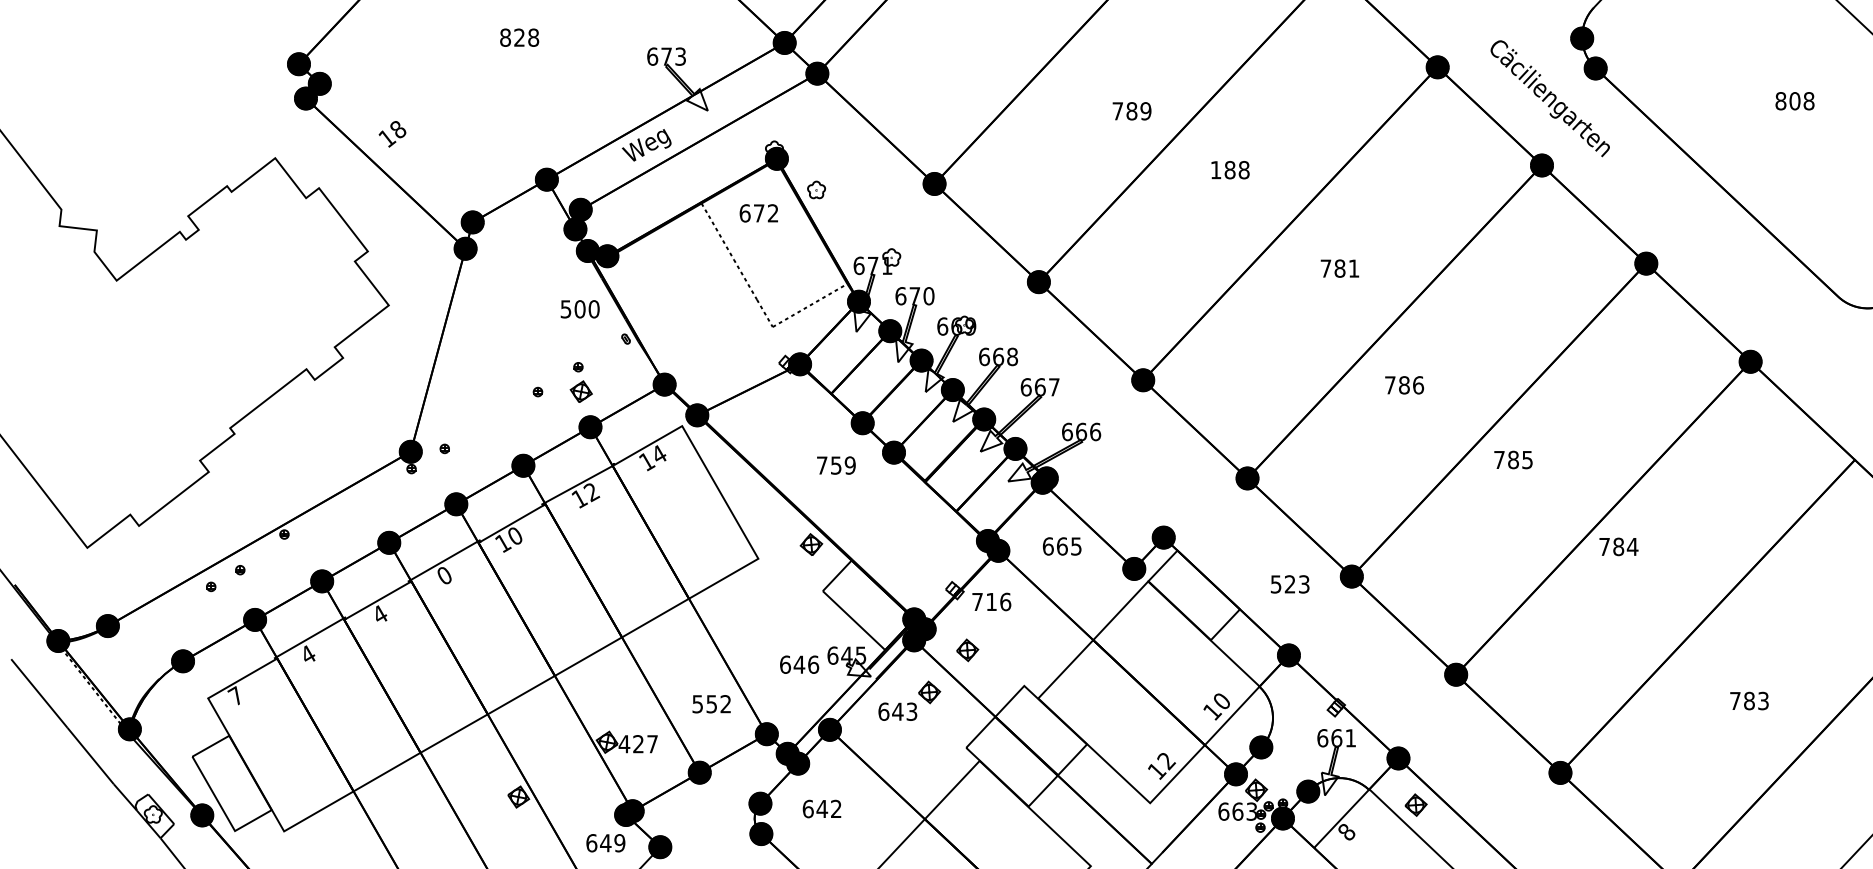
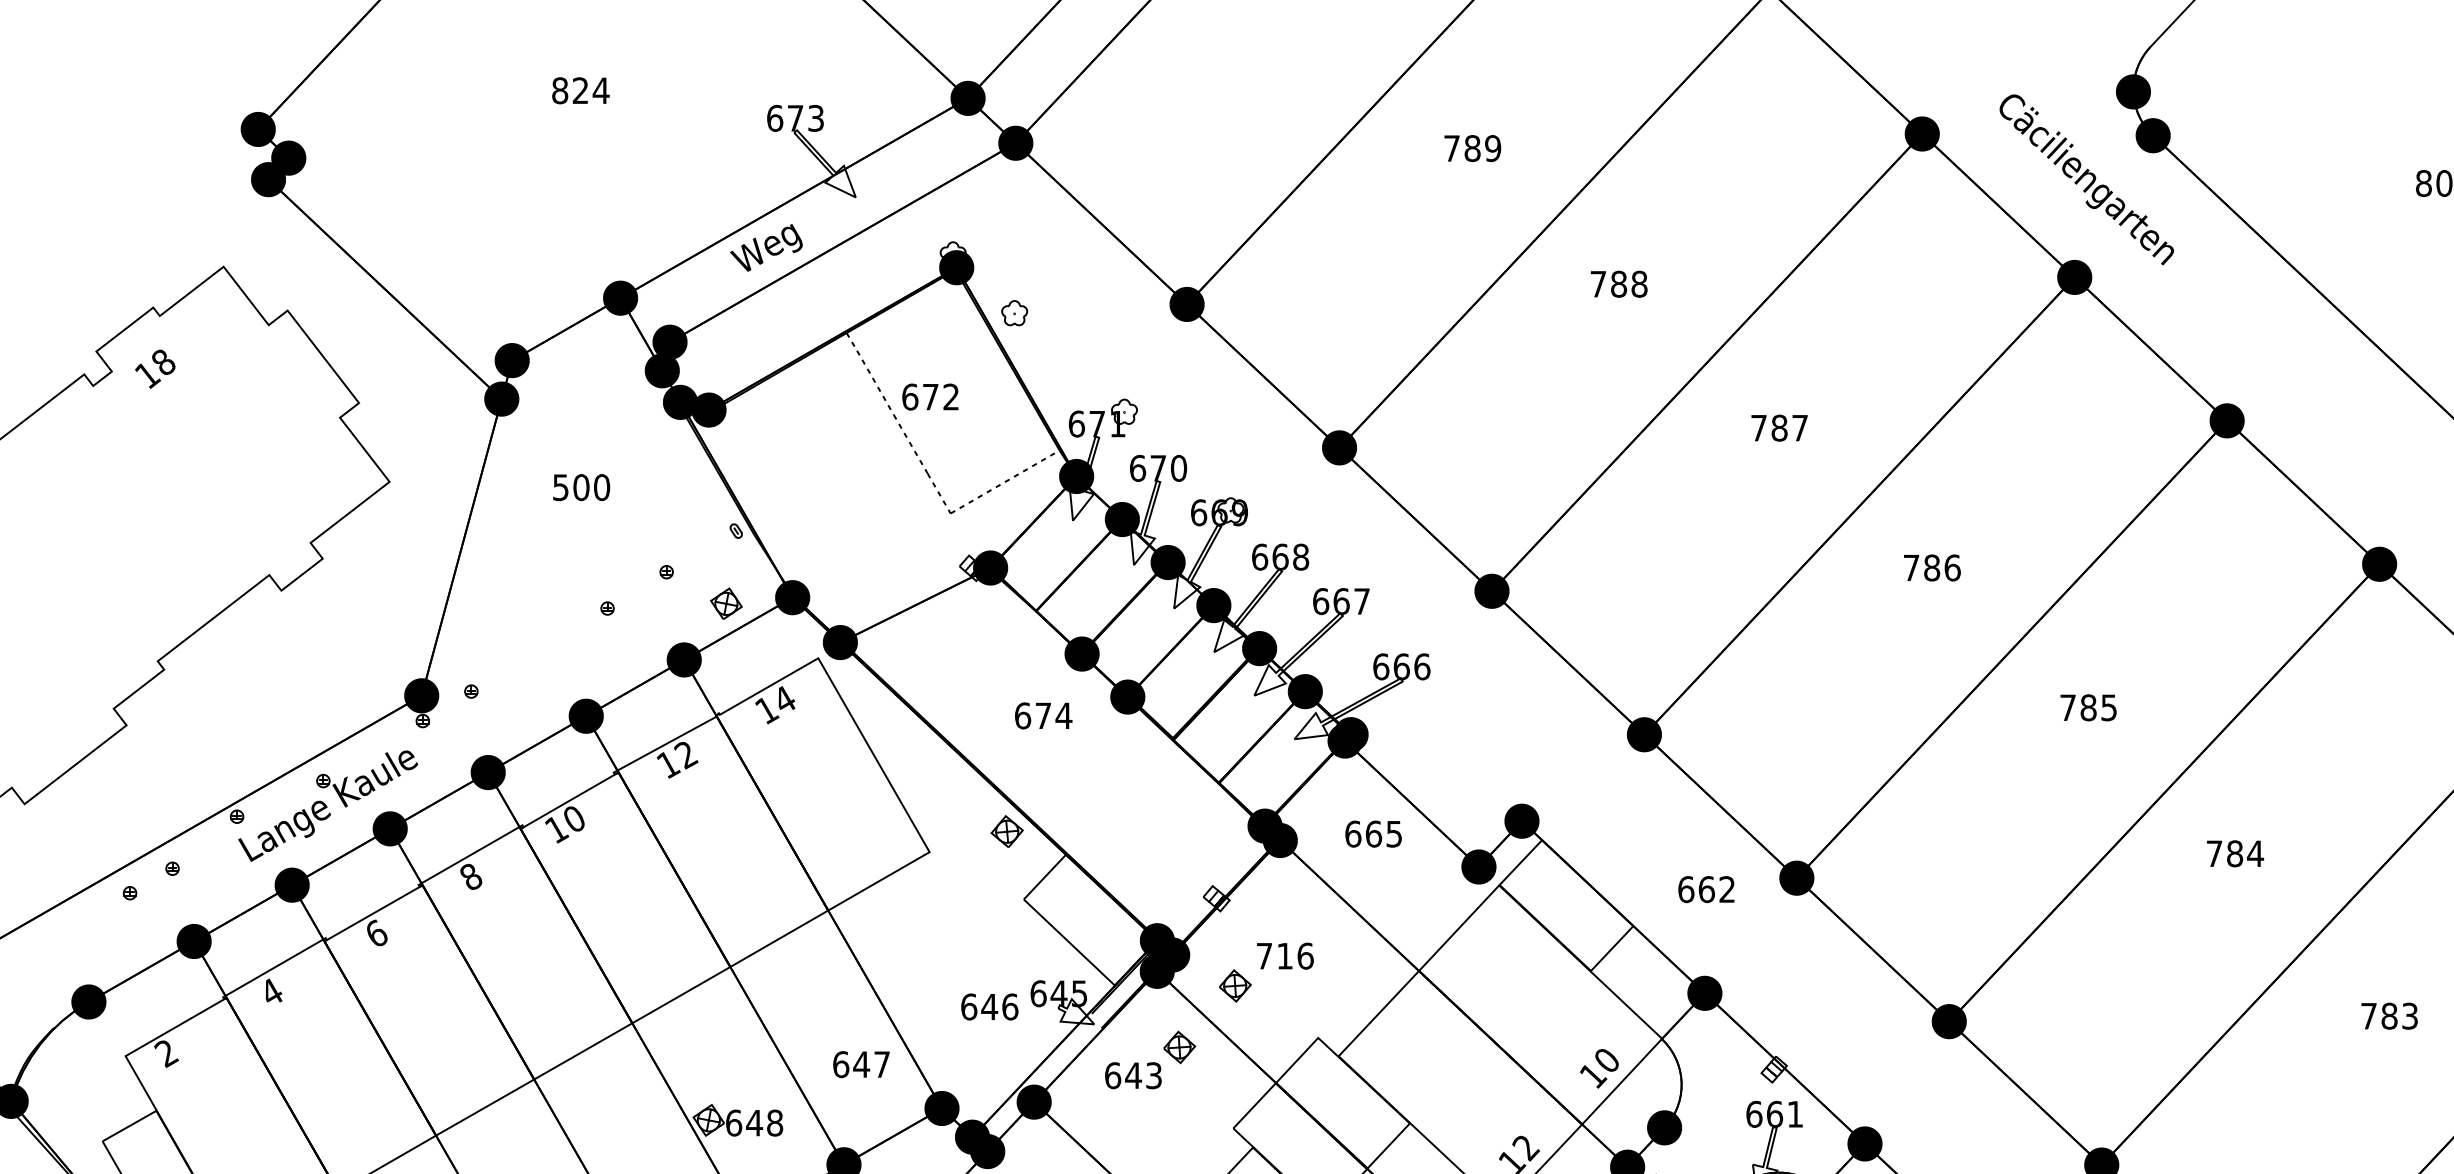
text: (533, 37) -> (601, 90), 828 -> 824
text: (1131, 111) -> (1471, 148), moved
text: (392, 134) -> (155, 369), moved
text: (1216, 170) -> (1599, 284), 188 -> 788
text: (758, 213) -> (929, 397), moved
text: (1354, 268) -> (1800, 427), 781 -> 787
text: (579, 309) -> (580, 487), moved
text: (1404, 385) -> (1932, 568), moved
part: (580, 391) -> (725, 603), moved
text: (1513, 459) -> (2088, 707), moved
text: (836, 465) -> (1043, 715), 759 -> 674
part: (346, 527) -> (327, 806), added
text: (1618, 546) -> (2234, 853), moved
text: (444, 575) -> (470, 876), 0 -> 8
text: (1289, 584) -> (1705, 889), 523 -> 662
text: (991, 601) -> (1284, 955), moved
text: (380, 614) -> (377, 933), 4 -> 6
text: (235, 696) -> (165, 1053), 7 -> 2
text: (1749, 700) -> (2389, 1015), moved
text: (711, 704) -> (861, 1065), 552 -> 647
text: (638, 744) -> (754, 1123), 427 -> 648

